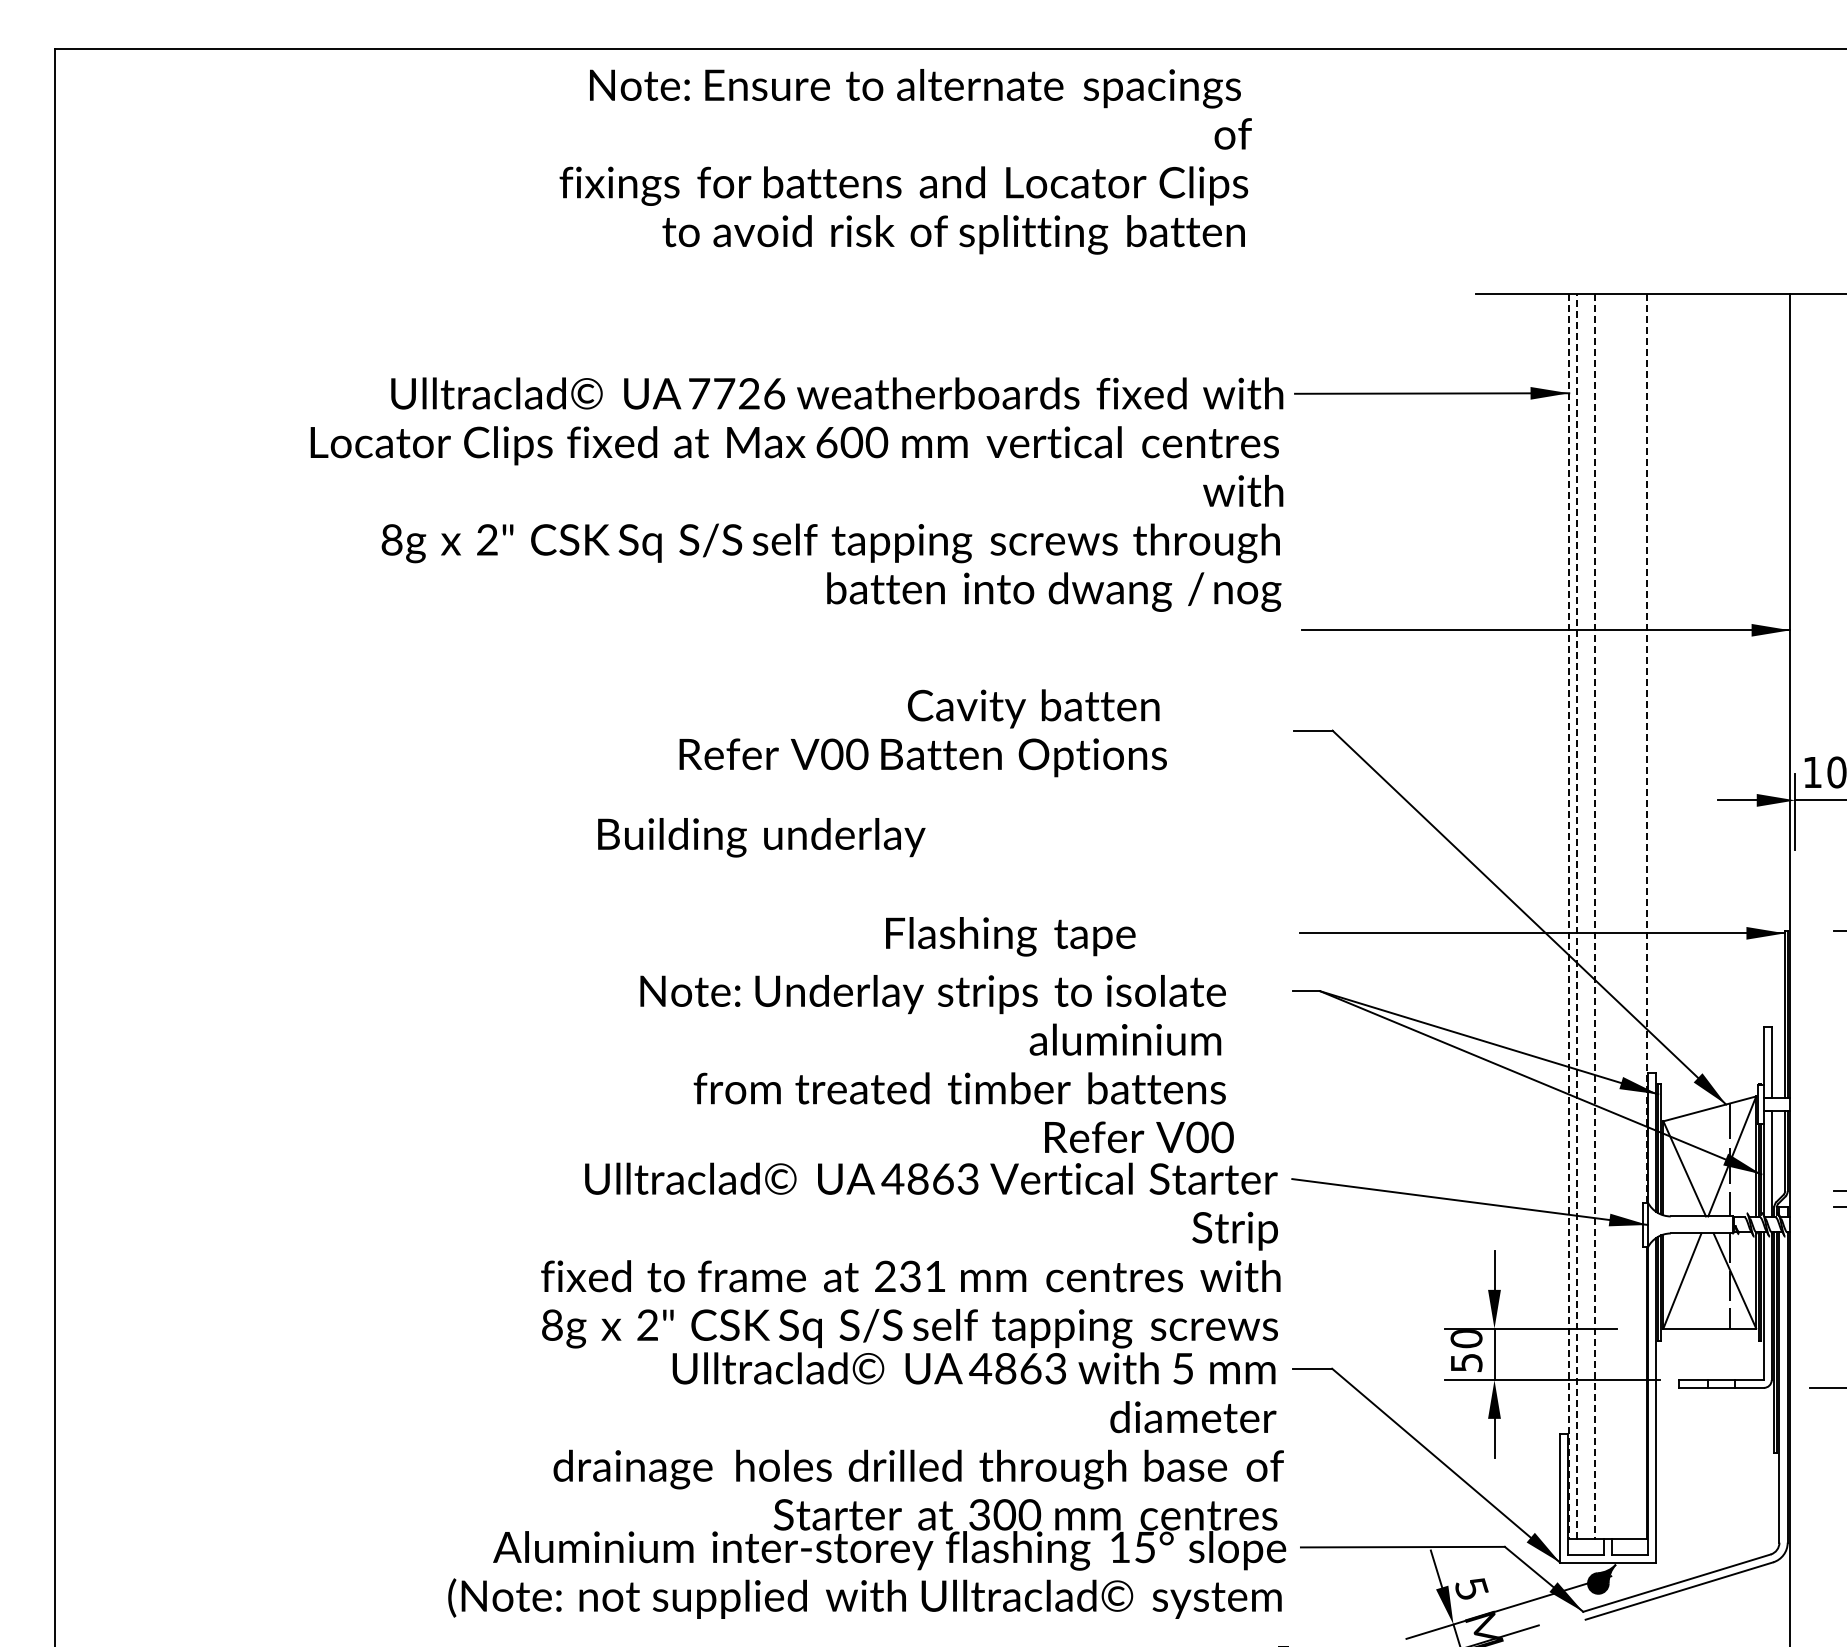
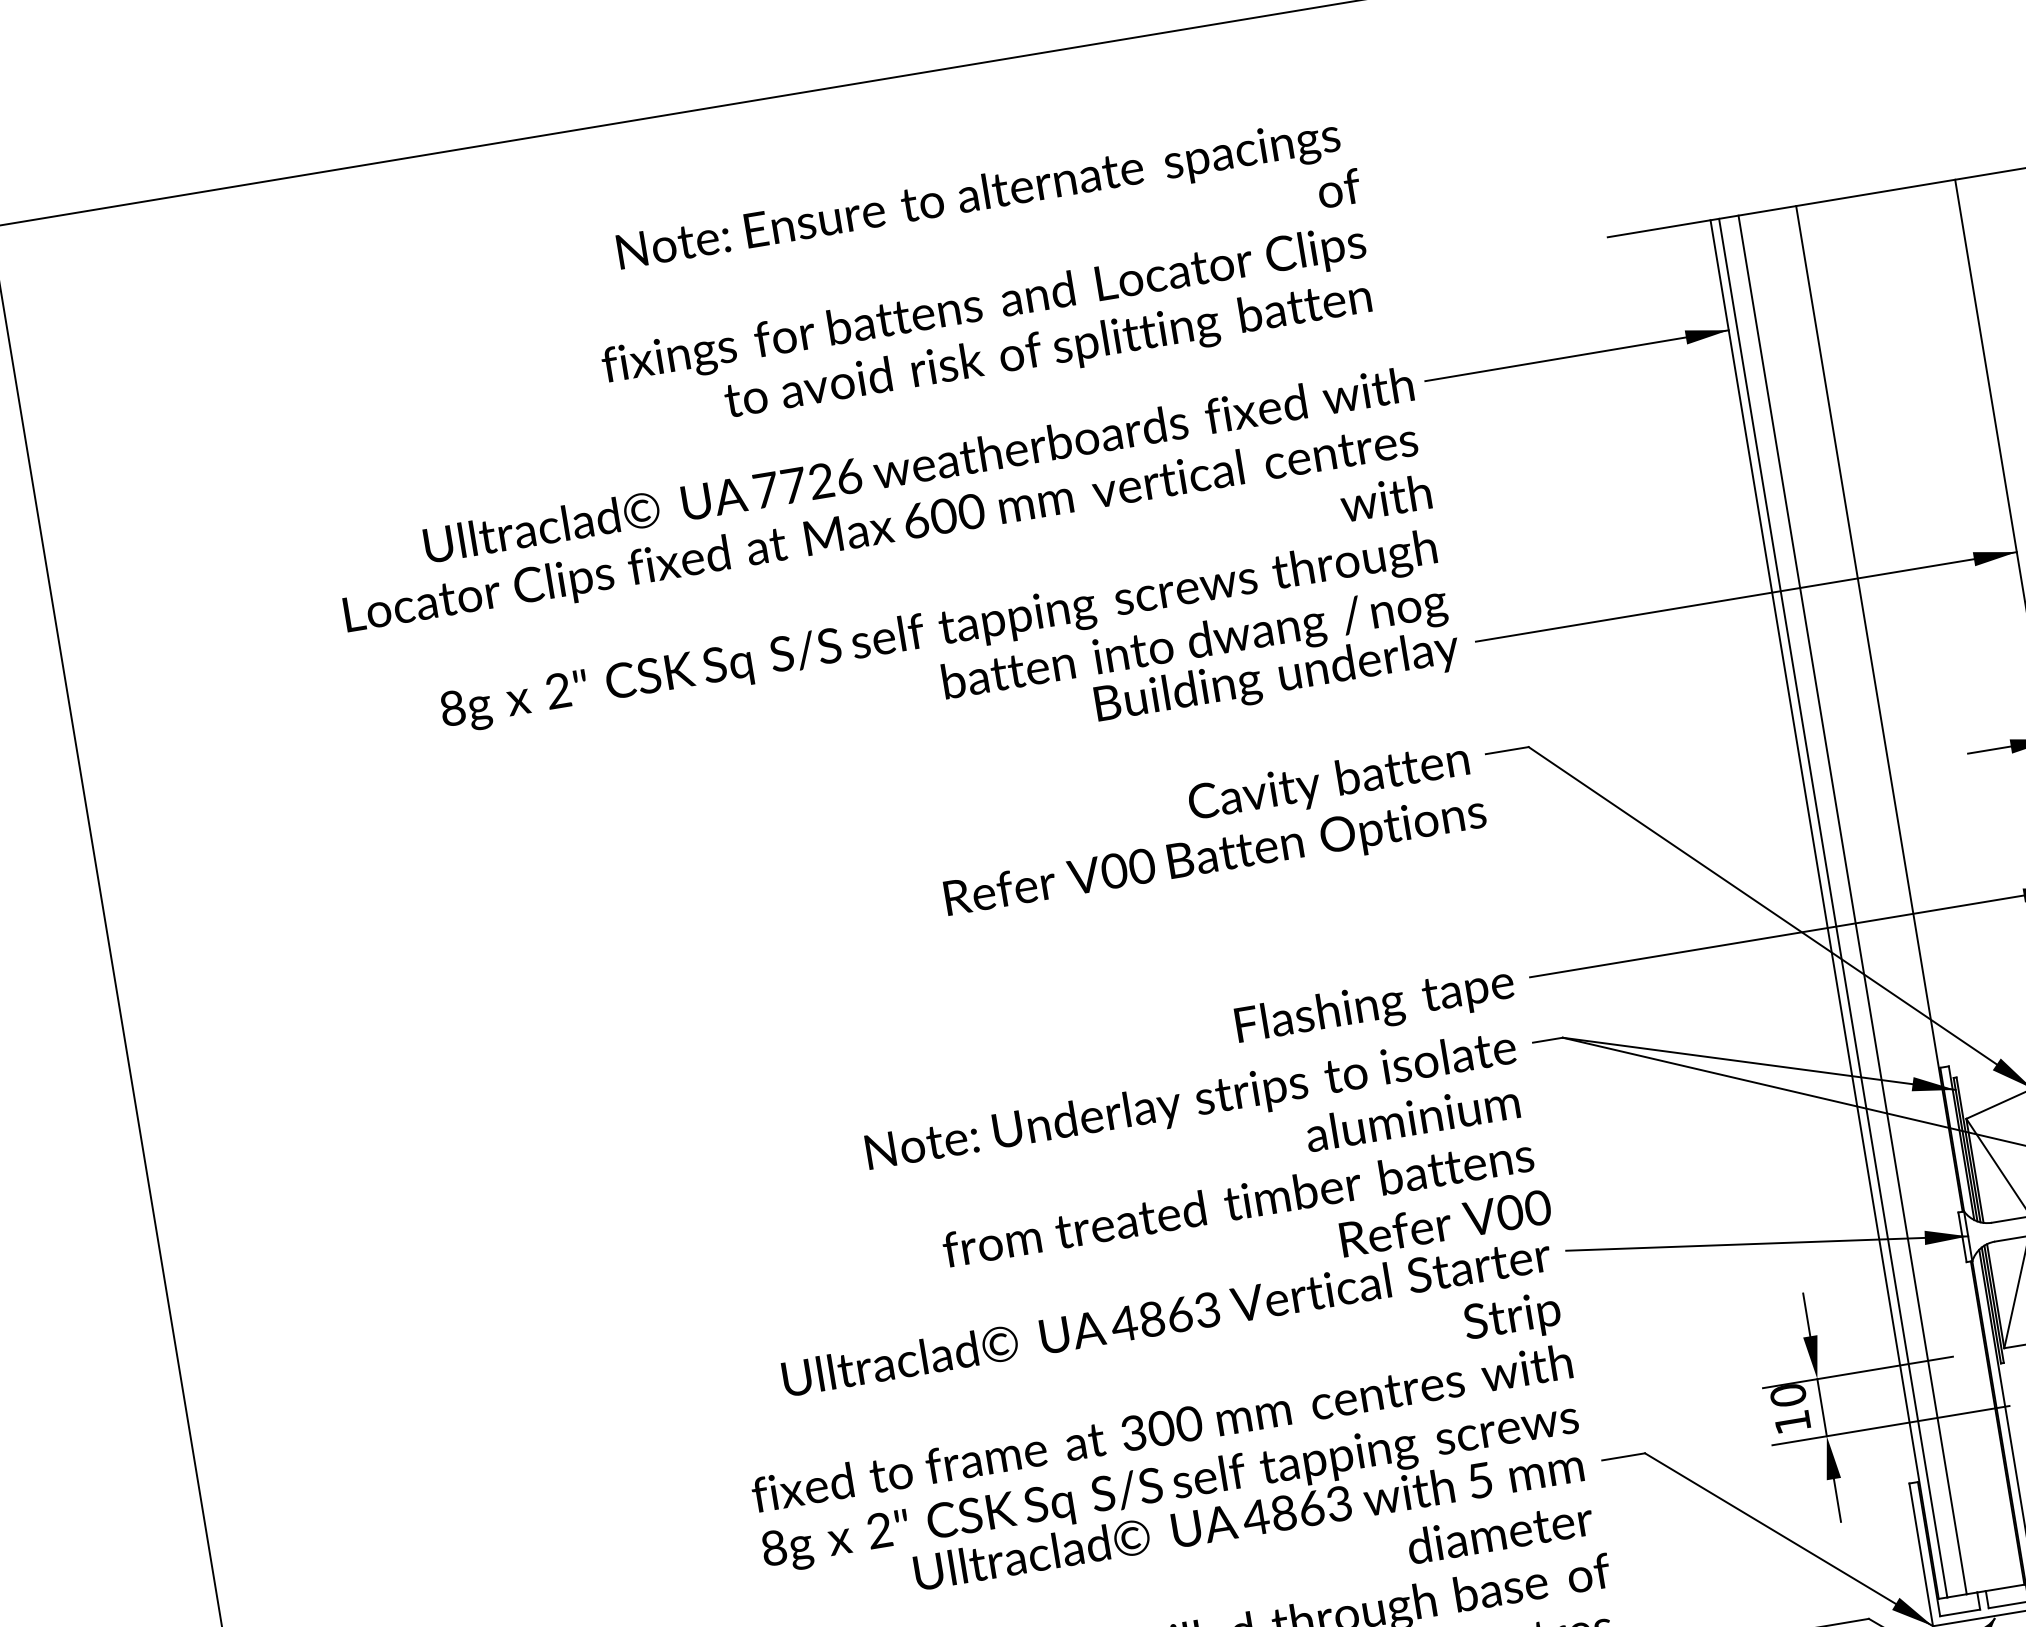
text: (905, 161) -> (981, 279), moved
text: (922, 733) -> (1210, 831), moved
line: (1646, 748) -> (1879, 709), dashed -> solid
text: (761, 837) -> (1277, 678), moved
line: (1569, 916) -> (1824, 909), dashed -> solid
line: (1576, 916) -> (1832, 908), dashed -> solid
line: (1594, 916) -> (1852, 904), dashed -> solid
text: (1010, 936) -> (1374, 1006), moved
text: (936, 1064) -> (1207, 1179), moved
text: (910, 1276) -> (1161, 1428), 231 -> 300
text: (1466, 1363) -> (1792, 1422), 50 -> 10

